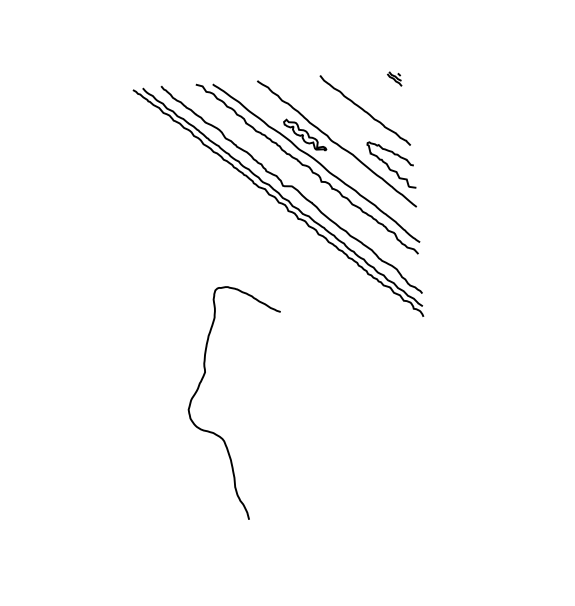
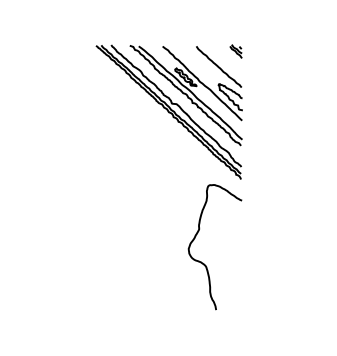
part: (393, 79) -> (235, 51), size x1.67
curve: (220, 434) -> (204, 263), moved

